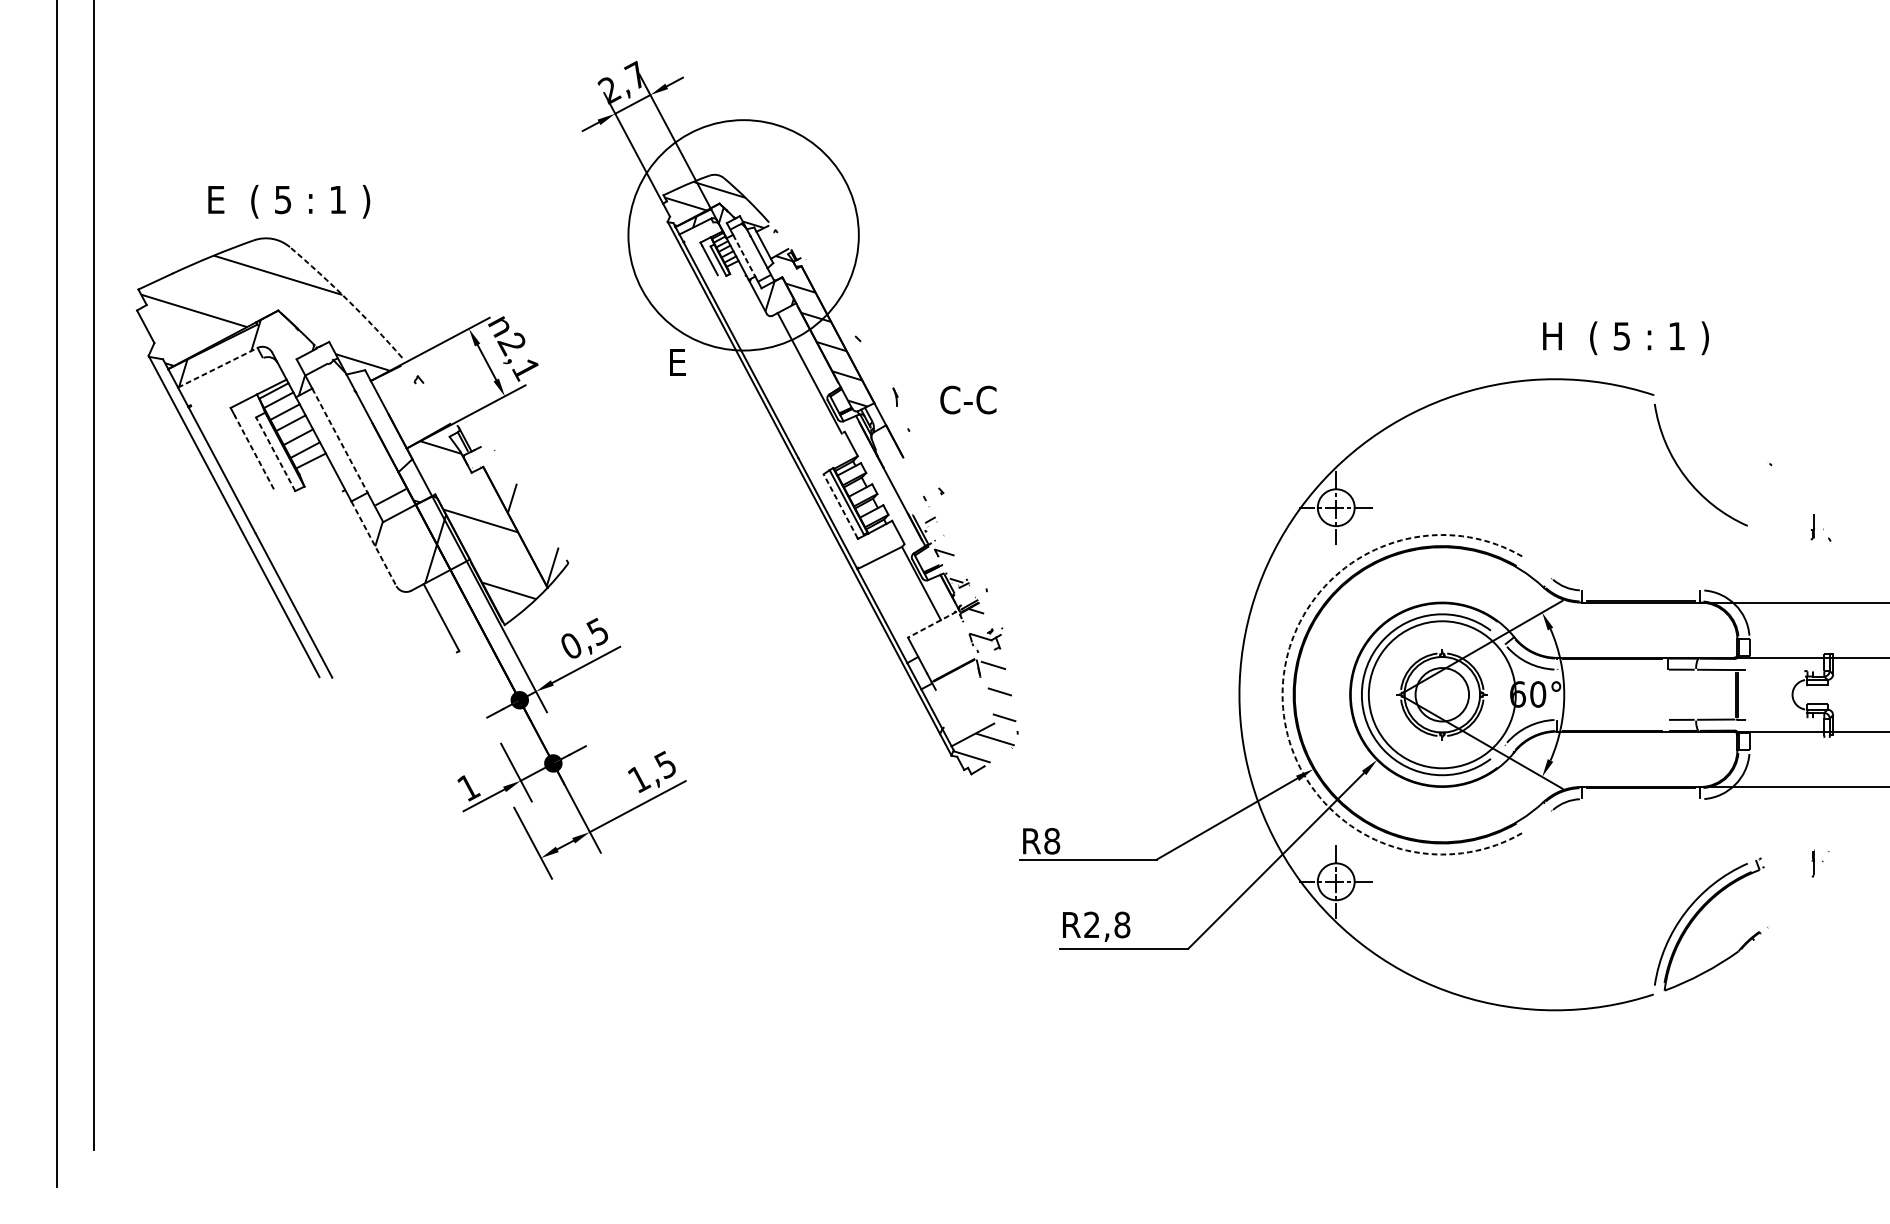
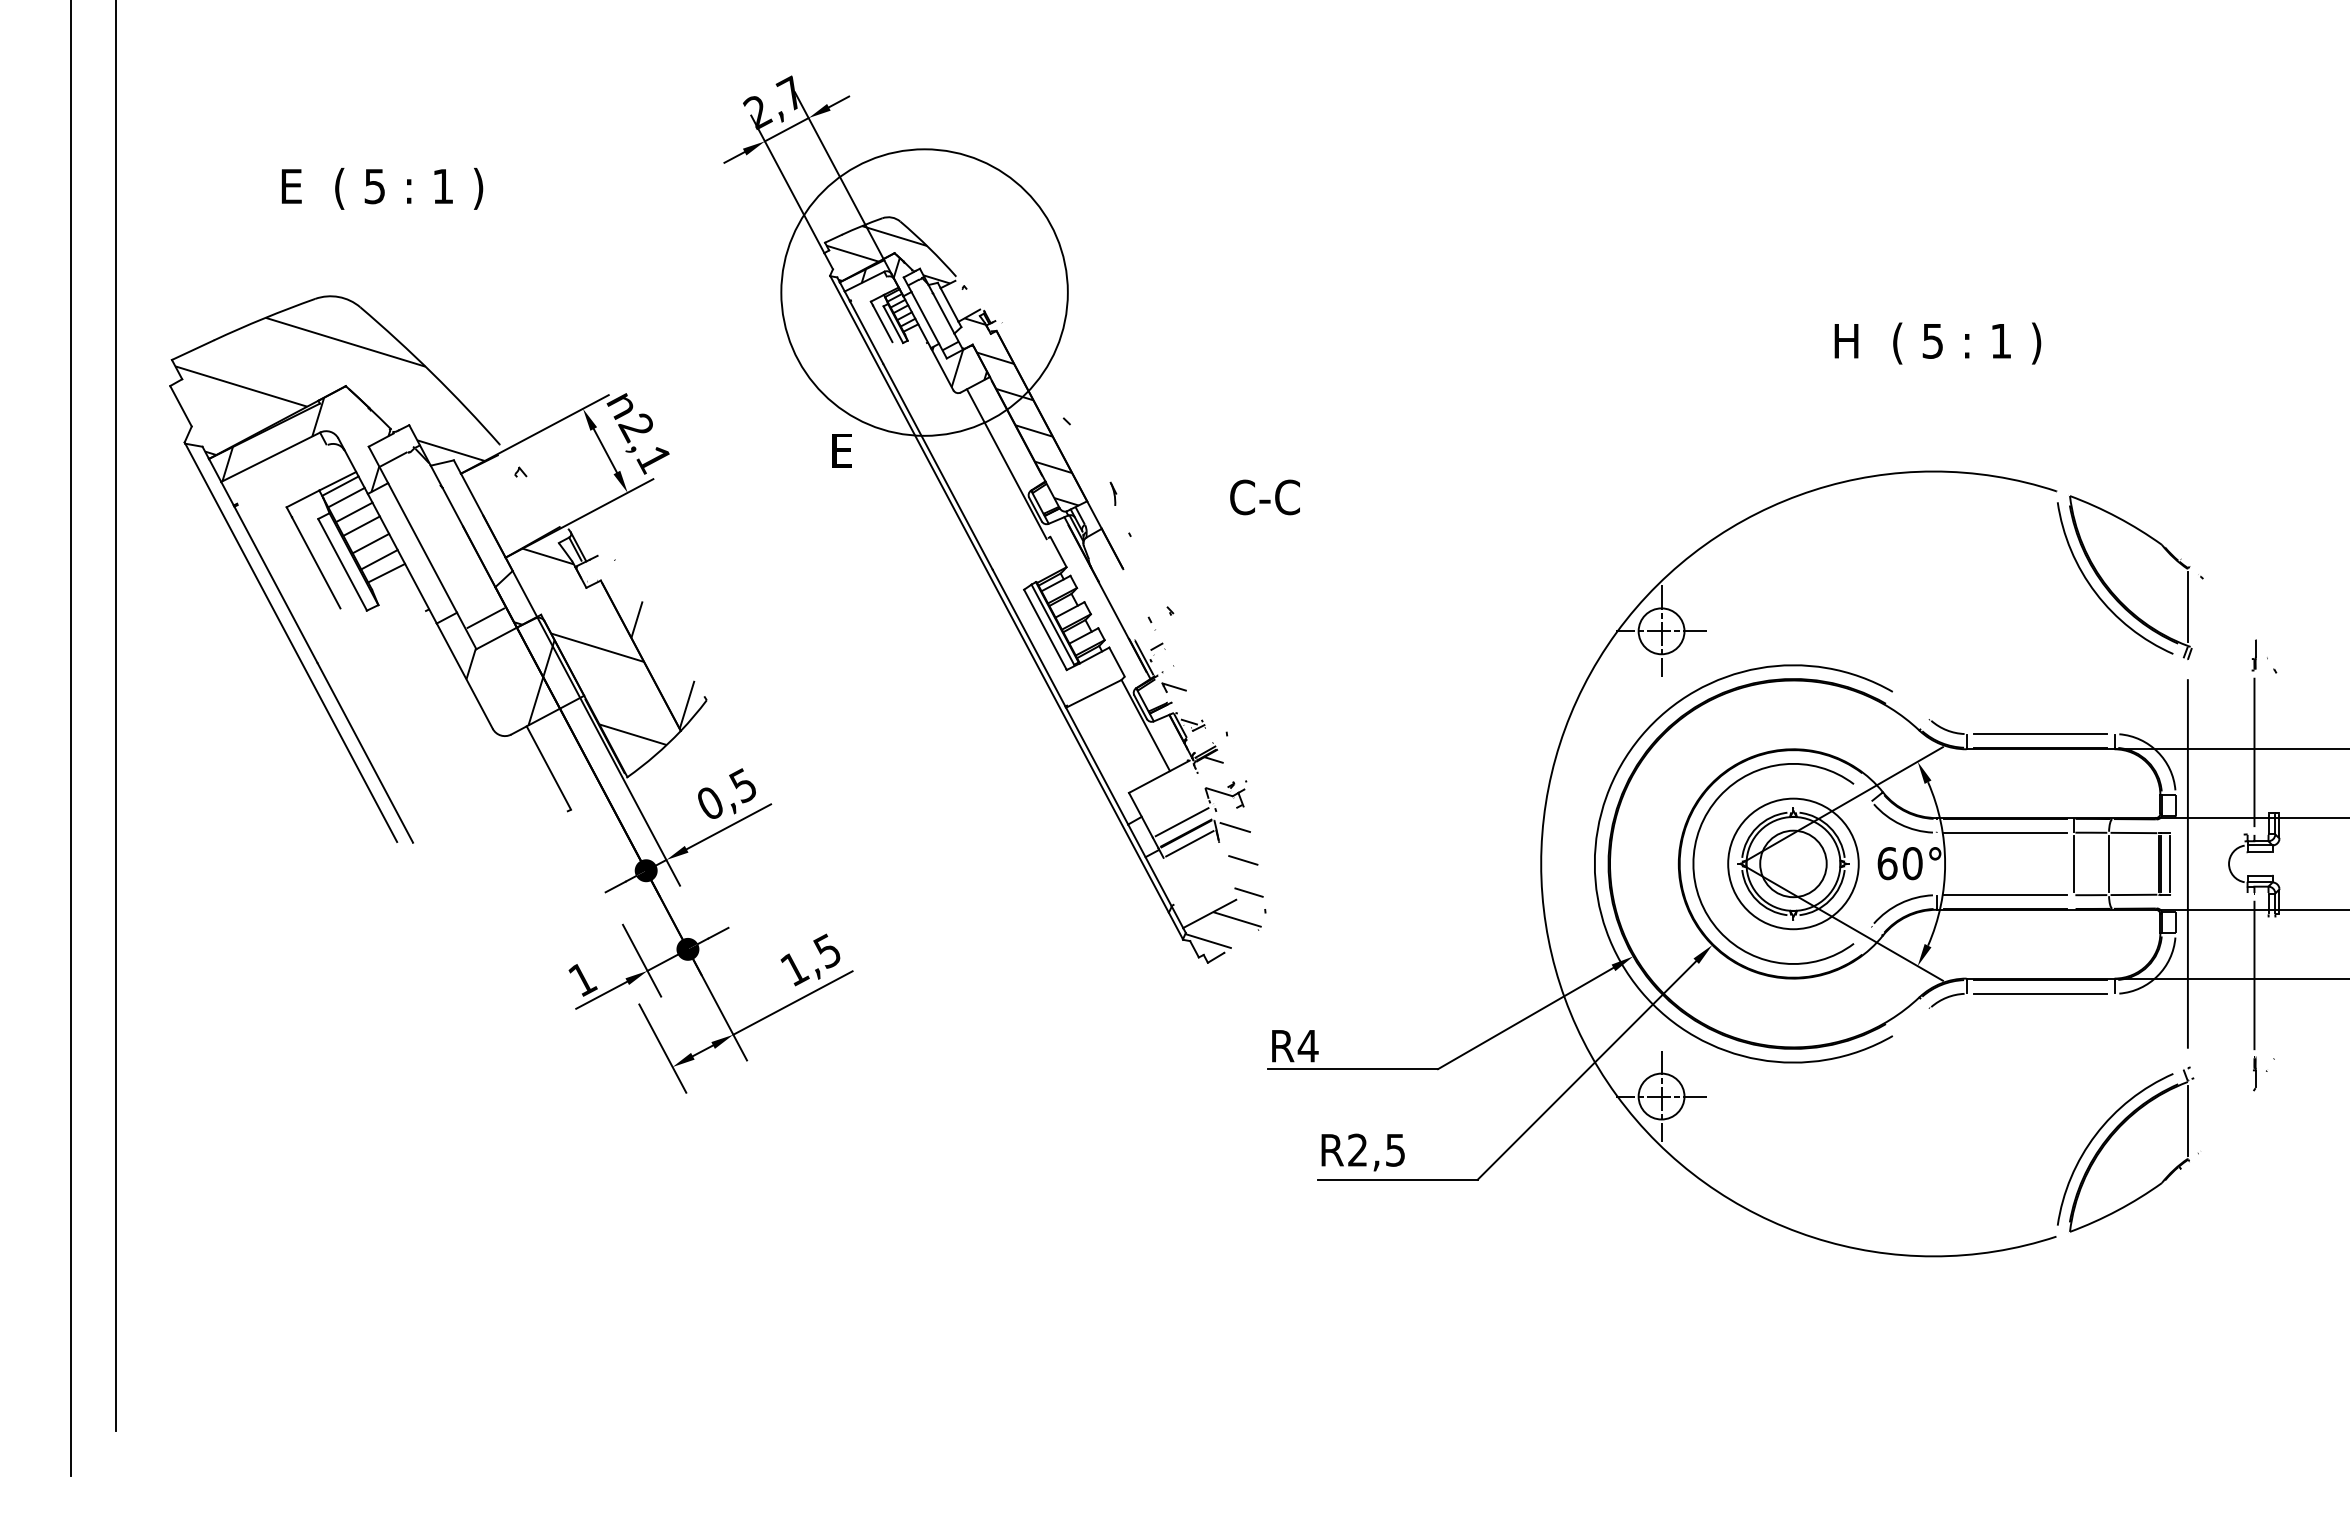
text: (289, 201) -> (382, 188), moved
line: (744, 256) -> (925, 318), dashed -> solid
arc: (347, 300) -> (432, 373), dashed -> solid
text: (1625, 338) -> (1937, 343), moved
line: (218, 367) -> (271, 457), dashed -> solid
text: (967, 400) -> (1264, 497), moved
line: (339, 441) -> (422, 548), dashed -> solid
line: (254, 452) -> (316, 562), dashed -> solid
line: (275, 453) -> (342, 564), dashed -> solid
part: (1700, 477) -> (2114, 593), added
line: (840, 506) -> (1045, 629), dashed -> solid
line: (373, 544) -> (464, 676), dashed -> solid
line: (1640, 590) -> (2040, 734), added
line: (1813, 605) -> (2254, 752), added
line: (931, 625) -> (1158, 777), dashed -> solid
line: (950, 661) -> (1181, 822), added
line: (1612, 669) -> (2004, 832), added
line: (956, 678) -> (1189, 843), added
arc: (1282, 694) -> (1594, 863), dashed -> solid
circle: (1442, 694) -> (1793, 863), size x0.71
line: (1667, 694) -> (2073, 863), added
line: (1696, 694) -> (2109, 863), added
line: (1745, 694) -> (2170, 863), added
line: (1759, 694) -> (2187, 863), added
line: (1612, 720) -> (2004, 895), added
line: (1813, 784) -> (2254, 975), added
line: (1640, 798) -> (2040, 993), added
text: (1051, 840) -> (1307, 1045), R8 -> R4
line: (1759, 901) -> (2187, 1120), added
text: (1122, 924) -> (1395, 1149), R2,8 -> R2,5

